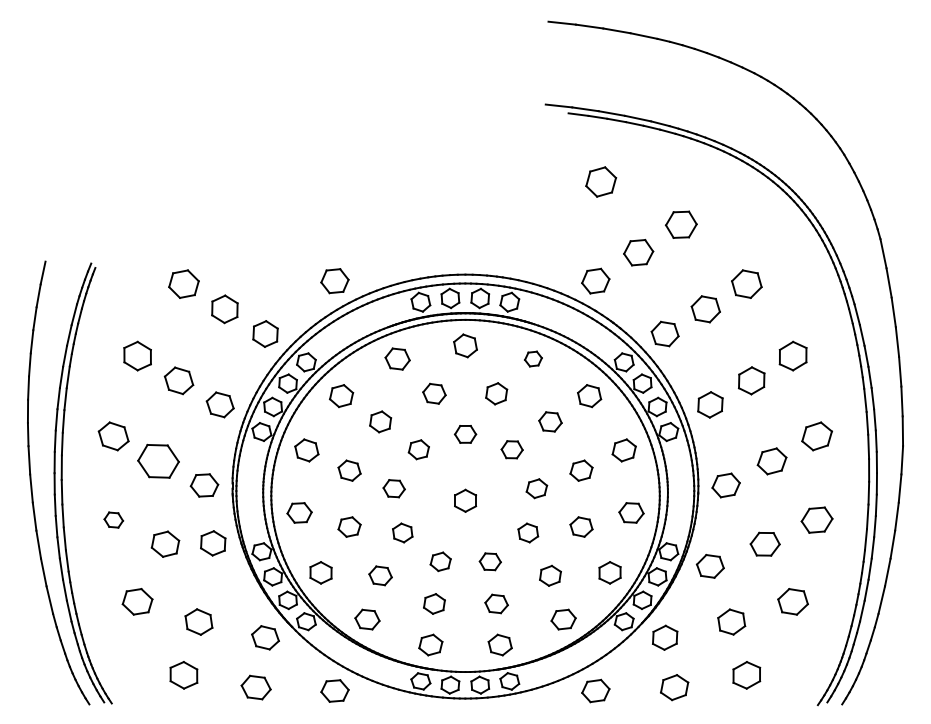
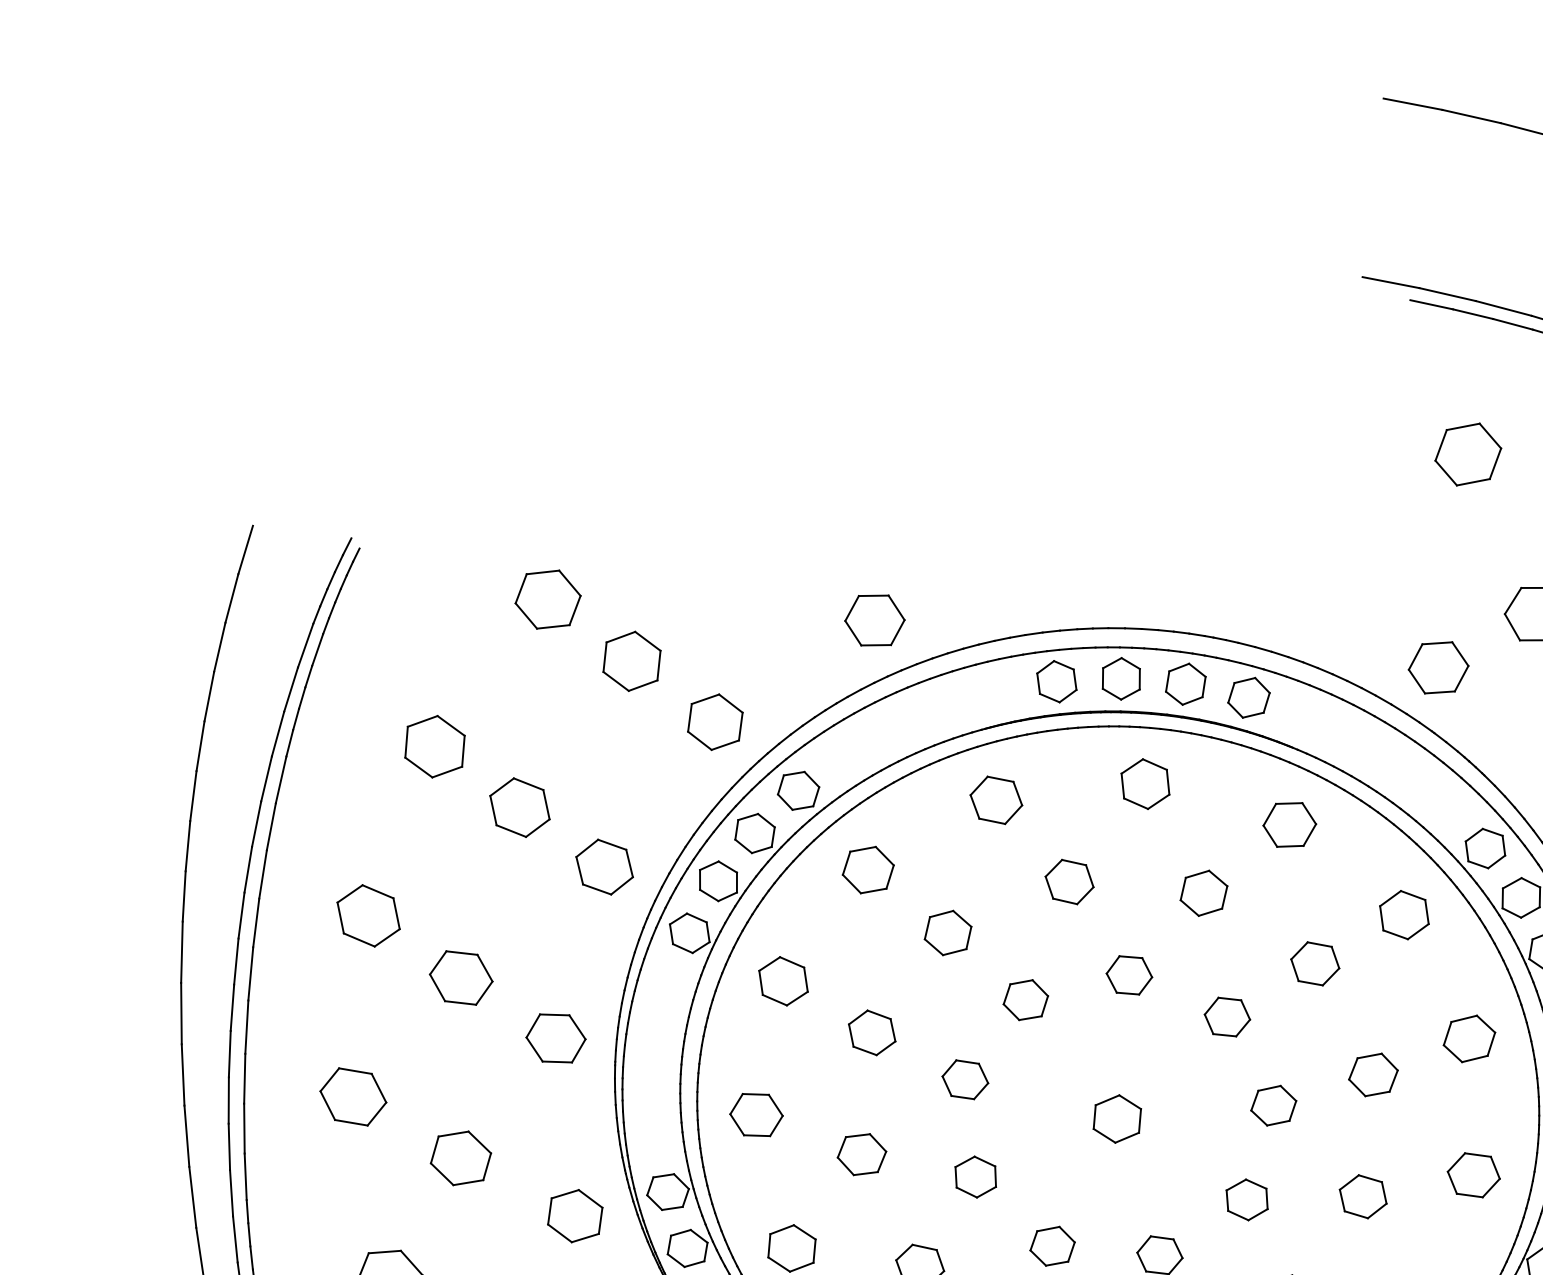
part: (533, 358) -> (1290, 823), size x1.43
part: (158, 461) -> (460, 978), size x0.71
part: (113, 519) -> (353, 1095), size x1.67
part: (213, 543) -> (575, 1216), moved

